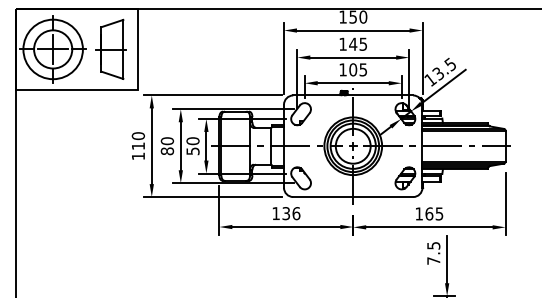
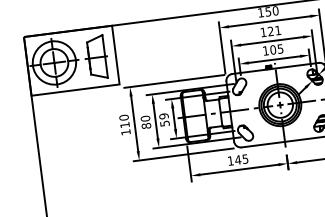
text: (357, 43) -> (273, 30), 145 -> 121
text: (192, 141) -> (163, 116), 50 -> 59
text: (291, 213) -> (241, 159), 136 -> 145

